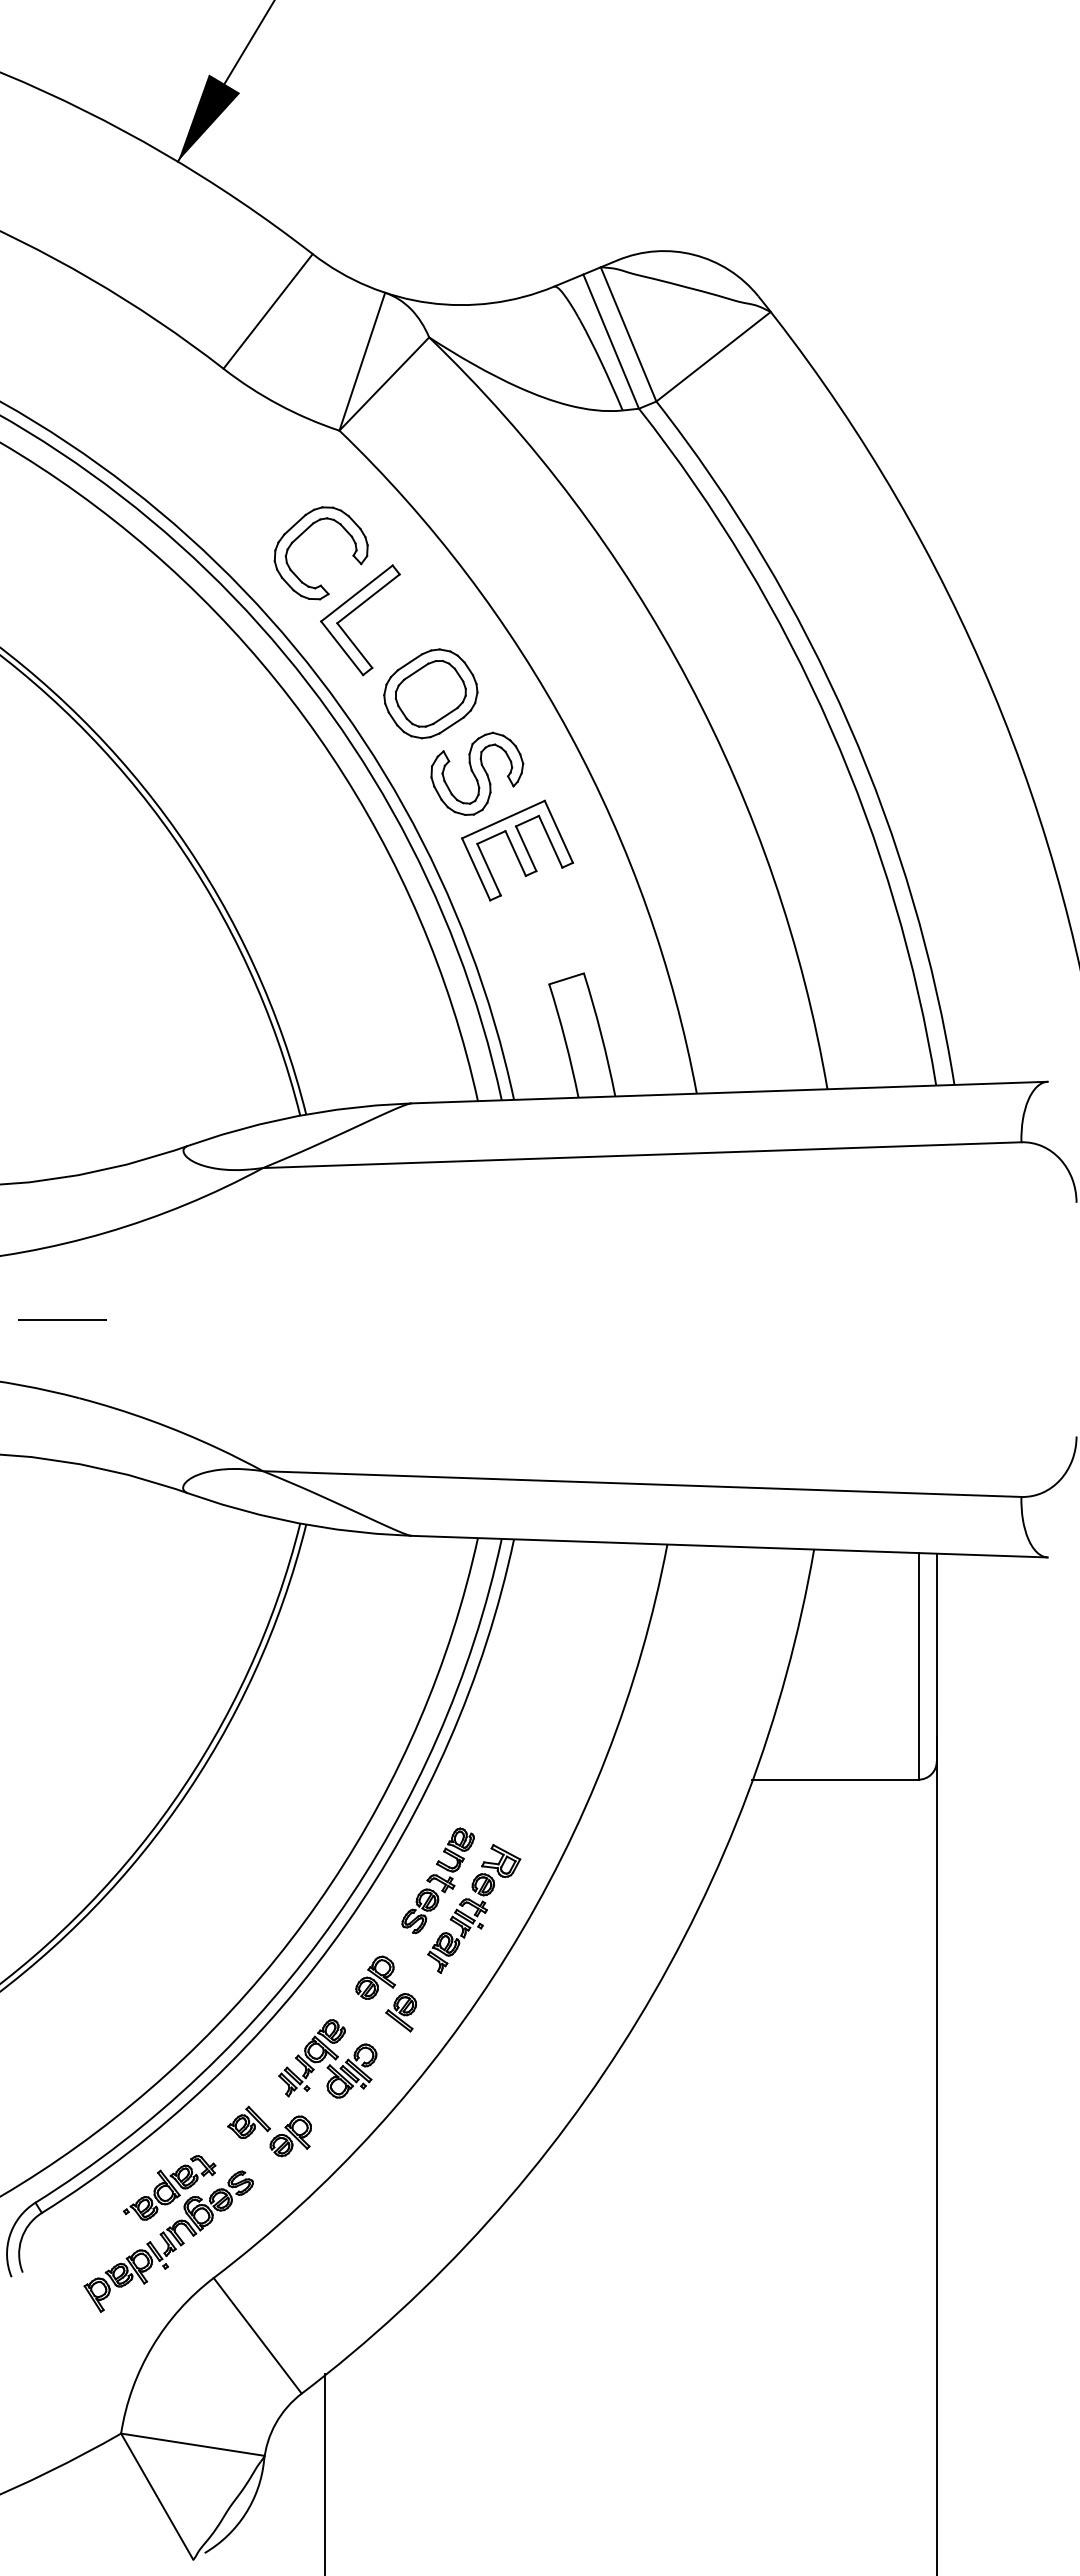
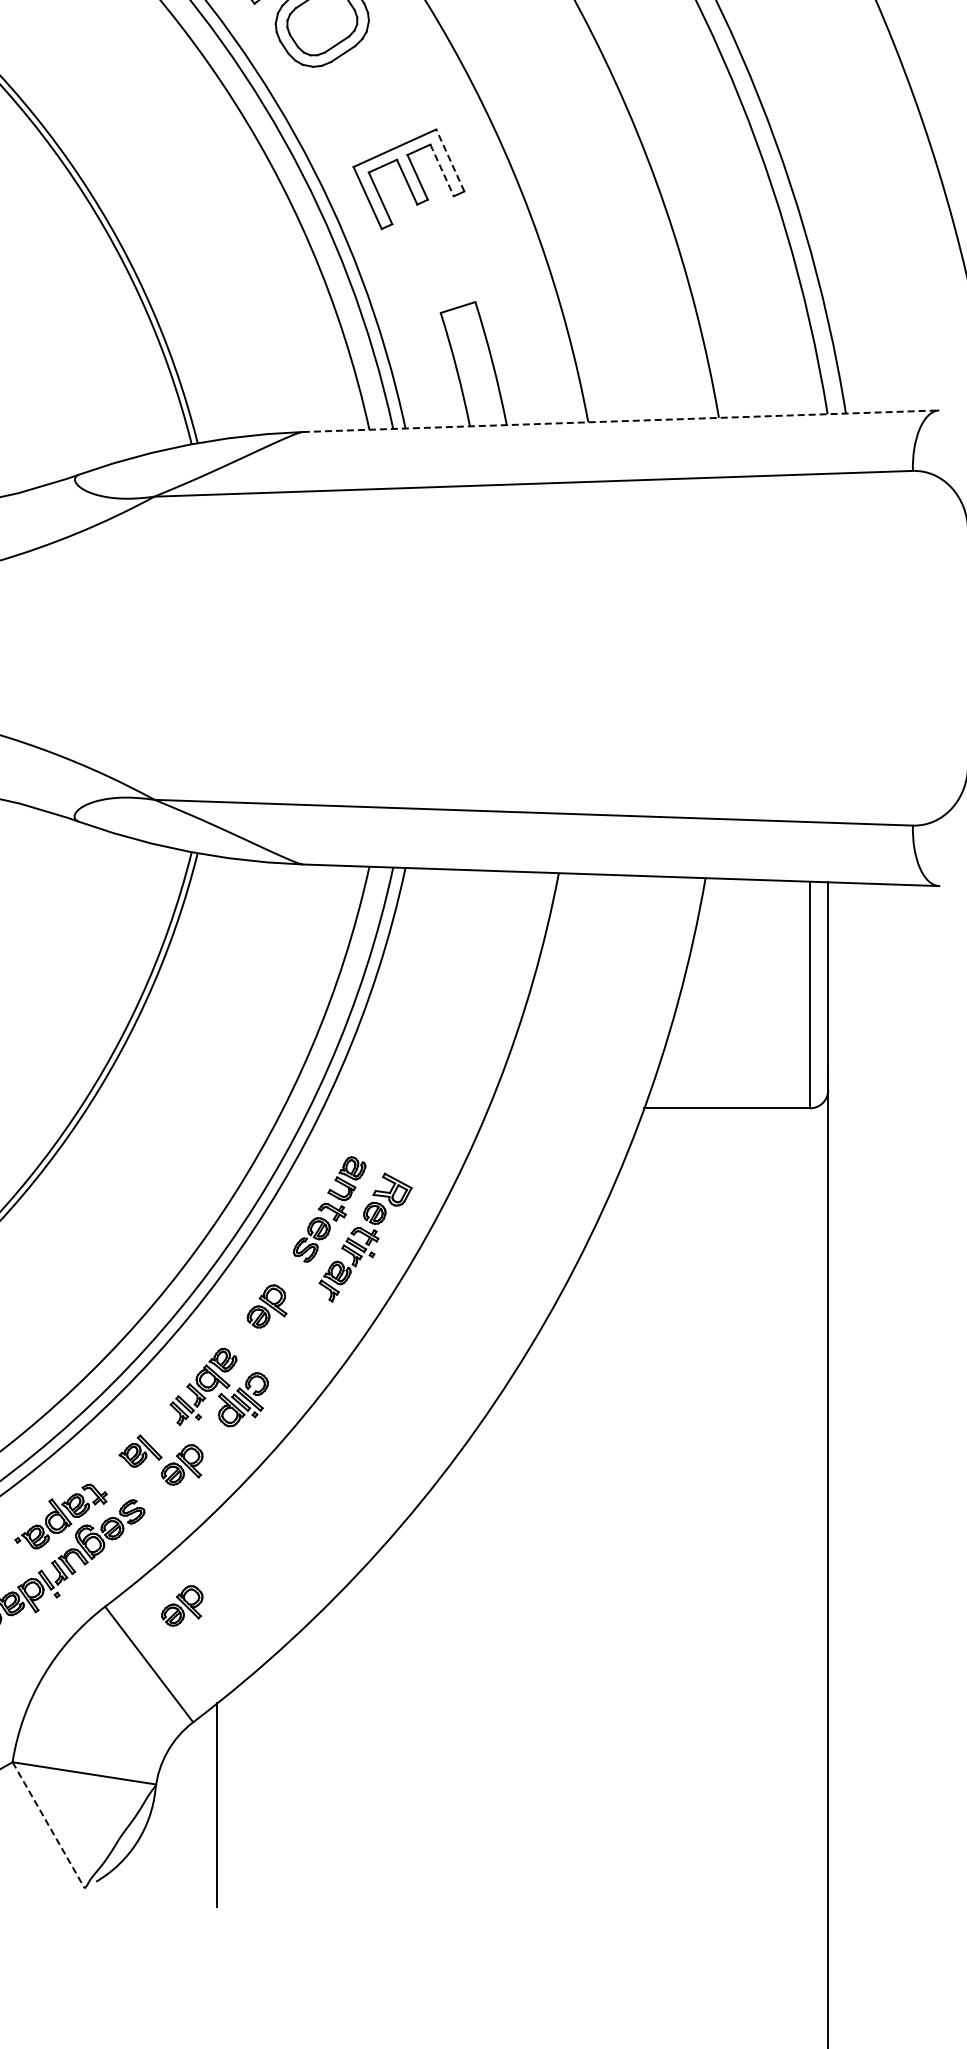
part: (477, 773) -> (368, 102), removed
line: (558, 831) -> (449, 160), solid -> dashed
line: (550, 842) -> (441, 171), solid -> dashed
line: (730, 1092) -> (621, 421), solid -> dashed
part: (400, 2012) -> (291, 1341), removed
part: (290, 2277) -> (181, 1606), added
line: (157, 2496) -> (48, 1825), solid -> dashed

